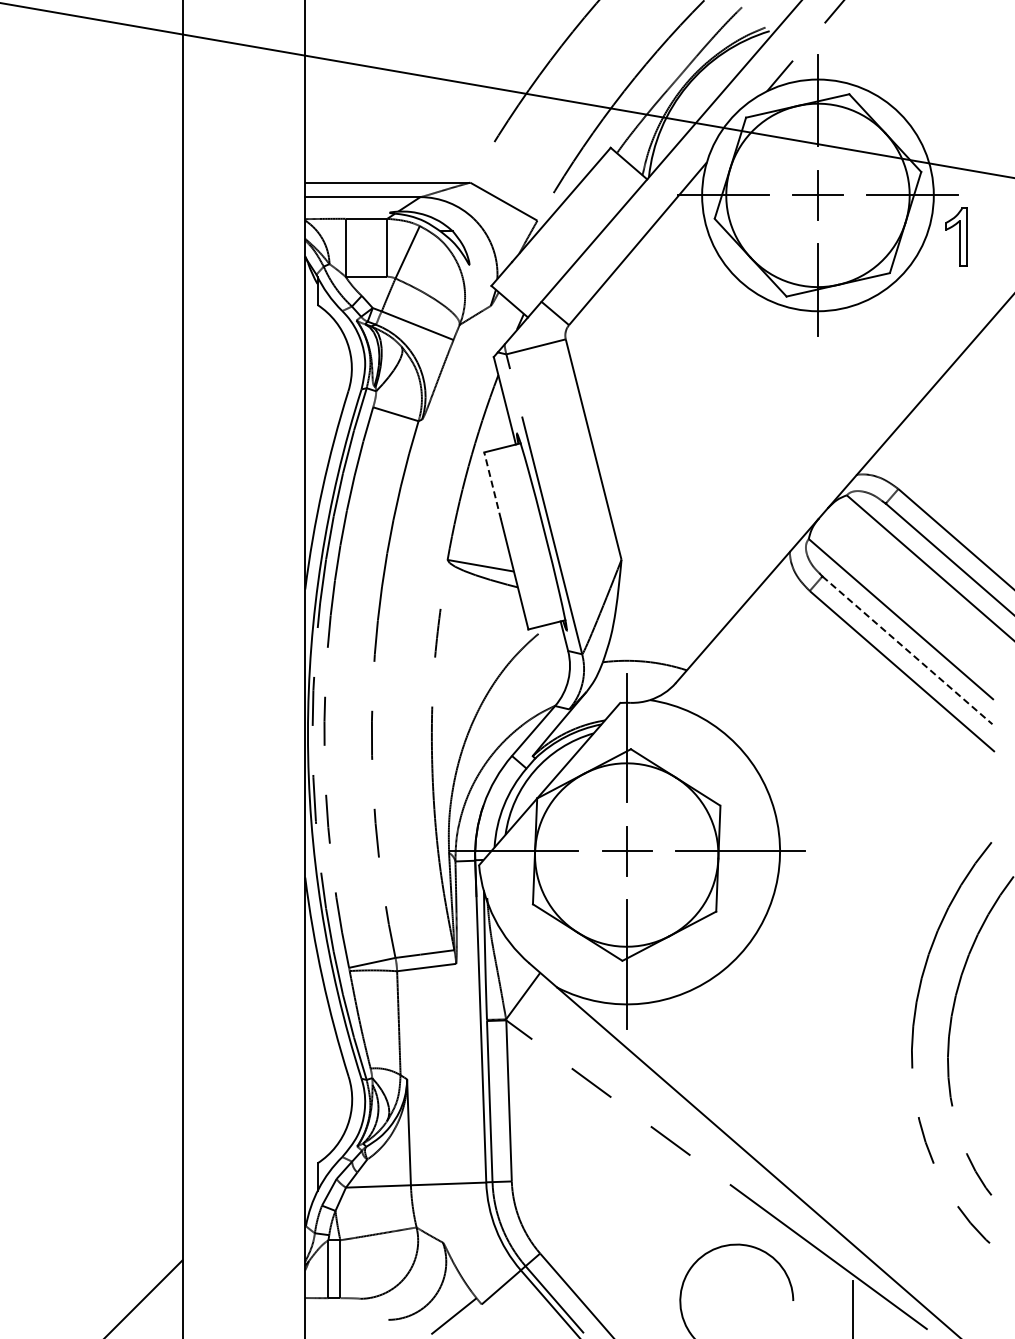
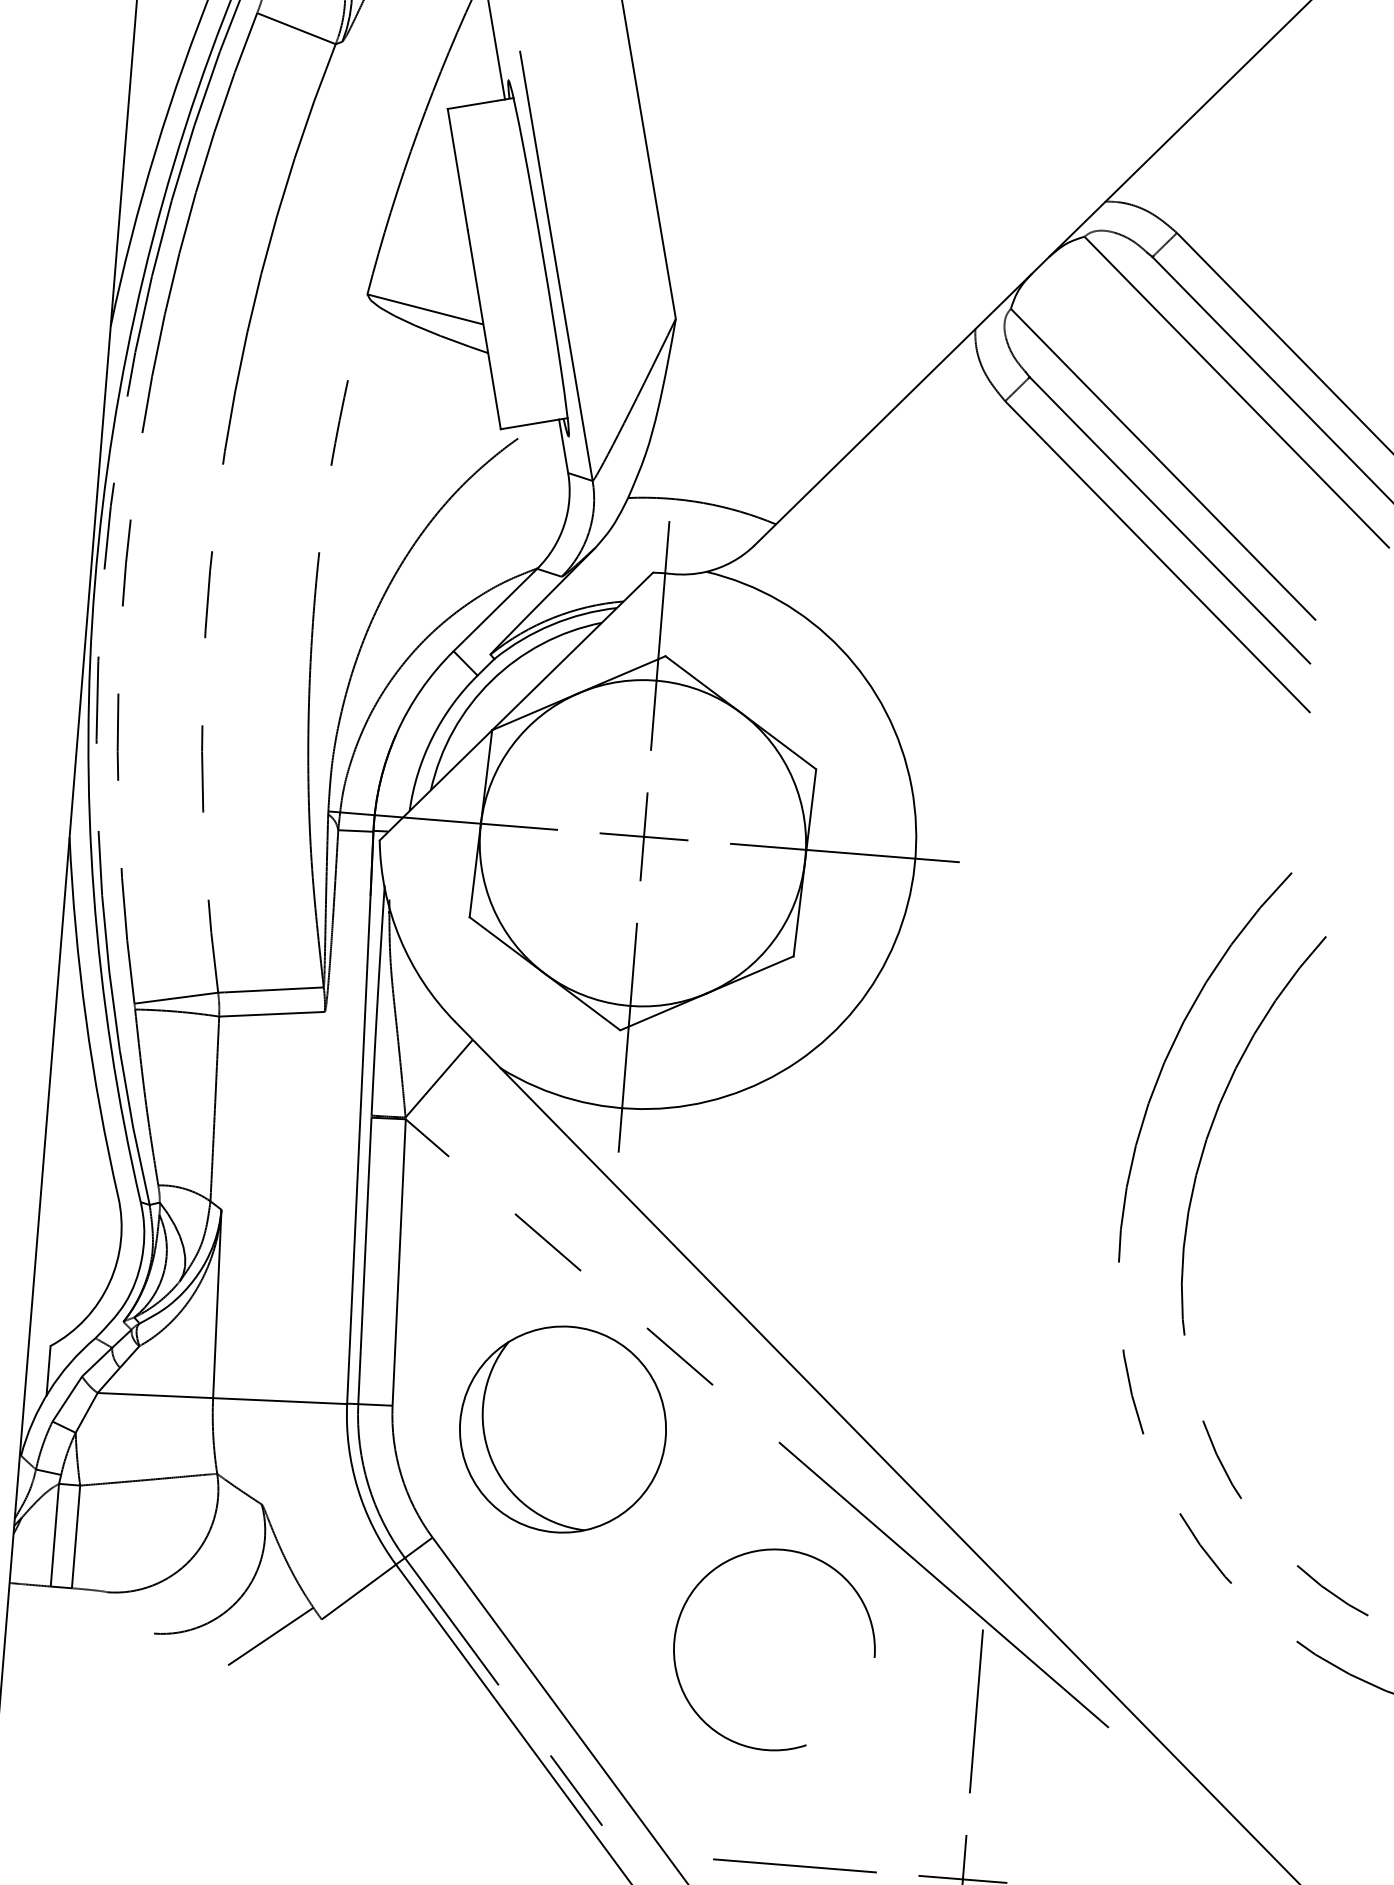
line: (492, 485) -> (457, 168), dashed -> solid
line: (907, 650) -> (1170, 520), dashed -> solid
part: (608, 1186) -> (563, 1428), added

